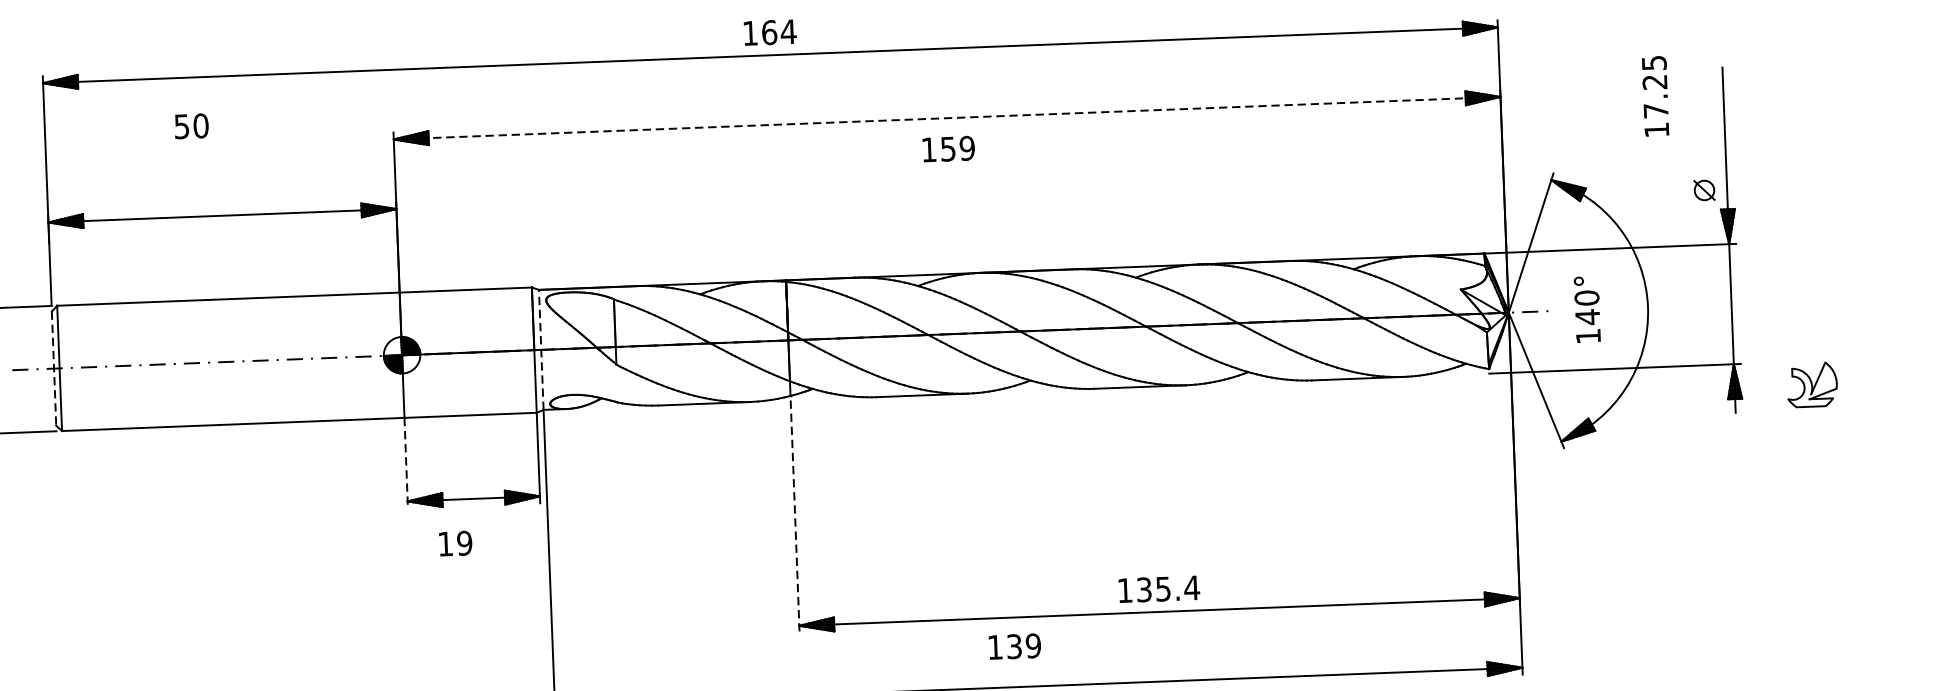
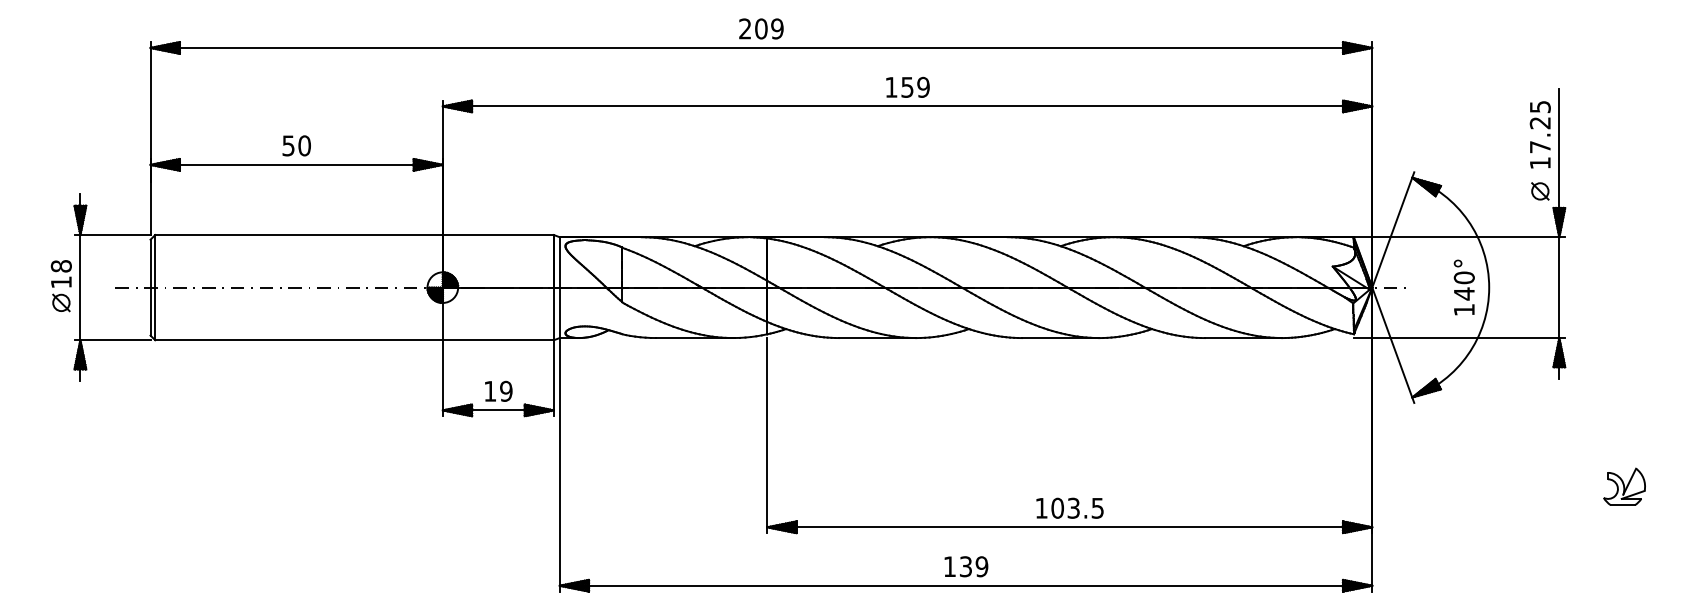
text: (769, 32) -> (761, 28), 164 -> 209
text: (1654, 95) -> (1539, 134), moved
line: (947, 118) -> (907, 106), dashed -> solid
text: (191, 125) -> (296, 145), moved
text: (948, 148) -> (907, 86), moved
text: (1586, 309) -> (1463, 287), moved
line: (540, 349) -> (559, 287), dashed -> solid
line: (53, 368) -> (150, 287), dashed -> solid
part: (1812, 384) -> (1624, 486), moved
line: (405, 463) -> (442, 378), dashed -> solid
line: (795, 516) -> (767, 435), dashed -> solid
text: (455, 542) -> (498, 390), moved
text: (1167, 588) -> (1077, 507), 135.4 -> 103.5
text: (1015, 646) -> (966, 566), moved

